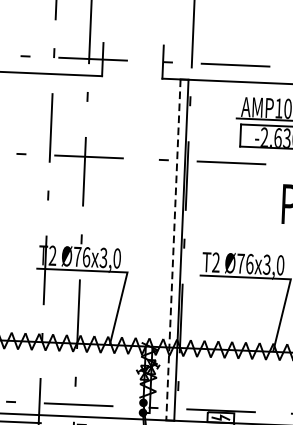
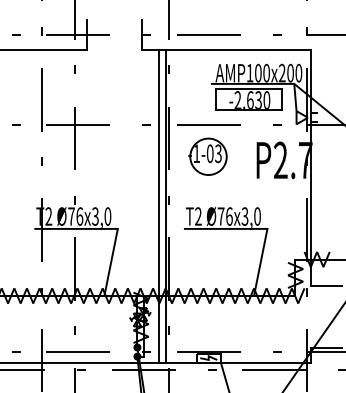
part: (228, 197) -> (207, 156), added
line: (172, 250) -> (158, 207), dashed -> solid

